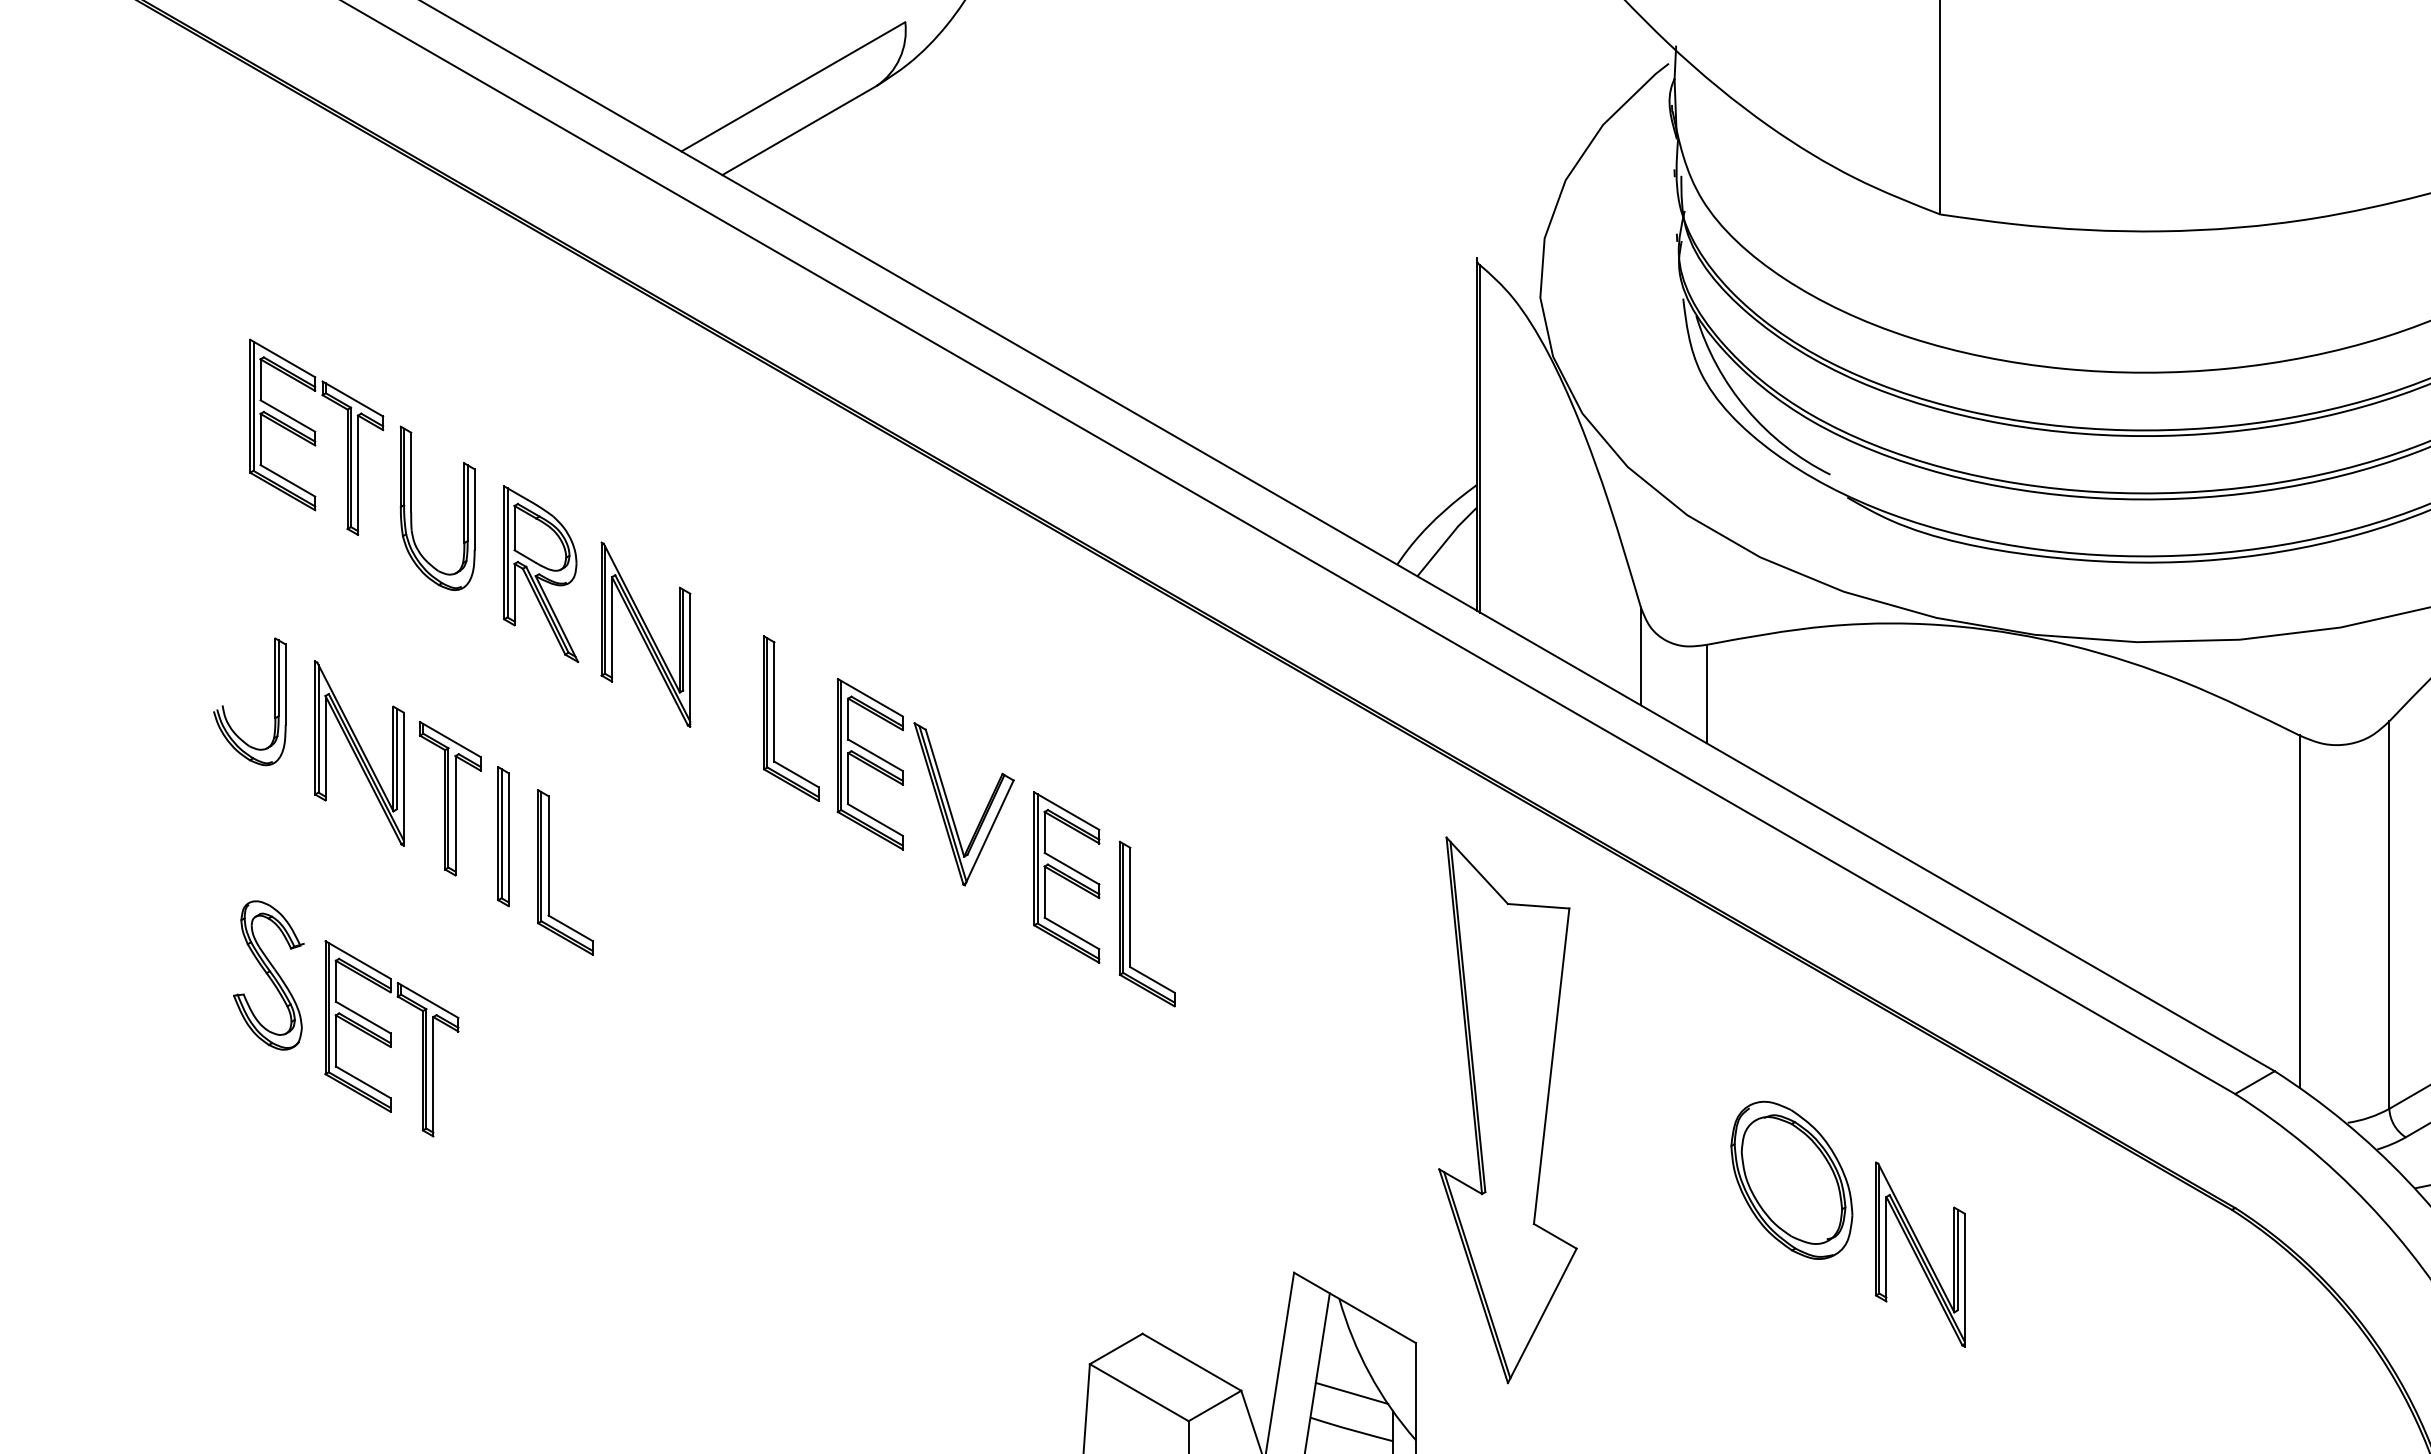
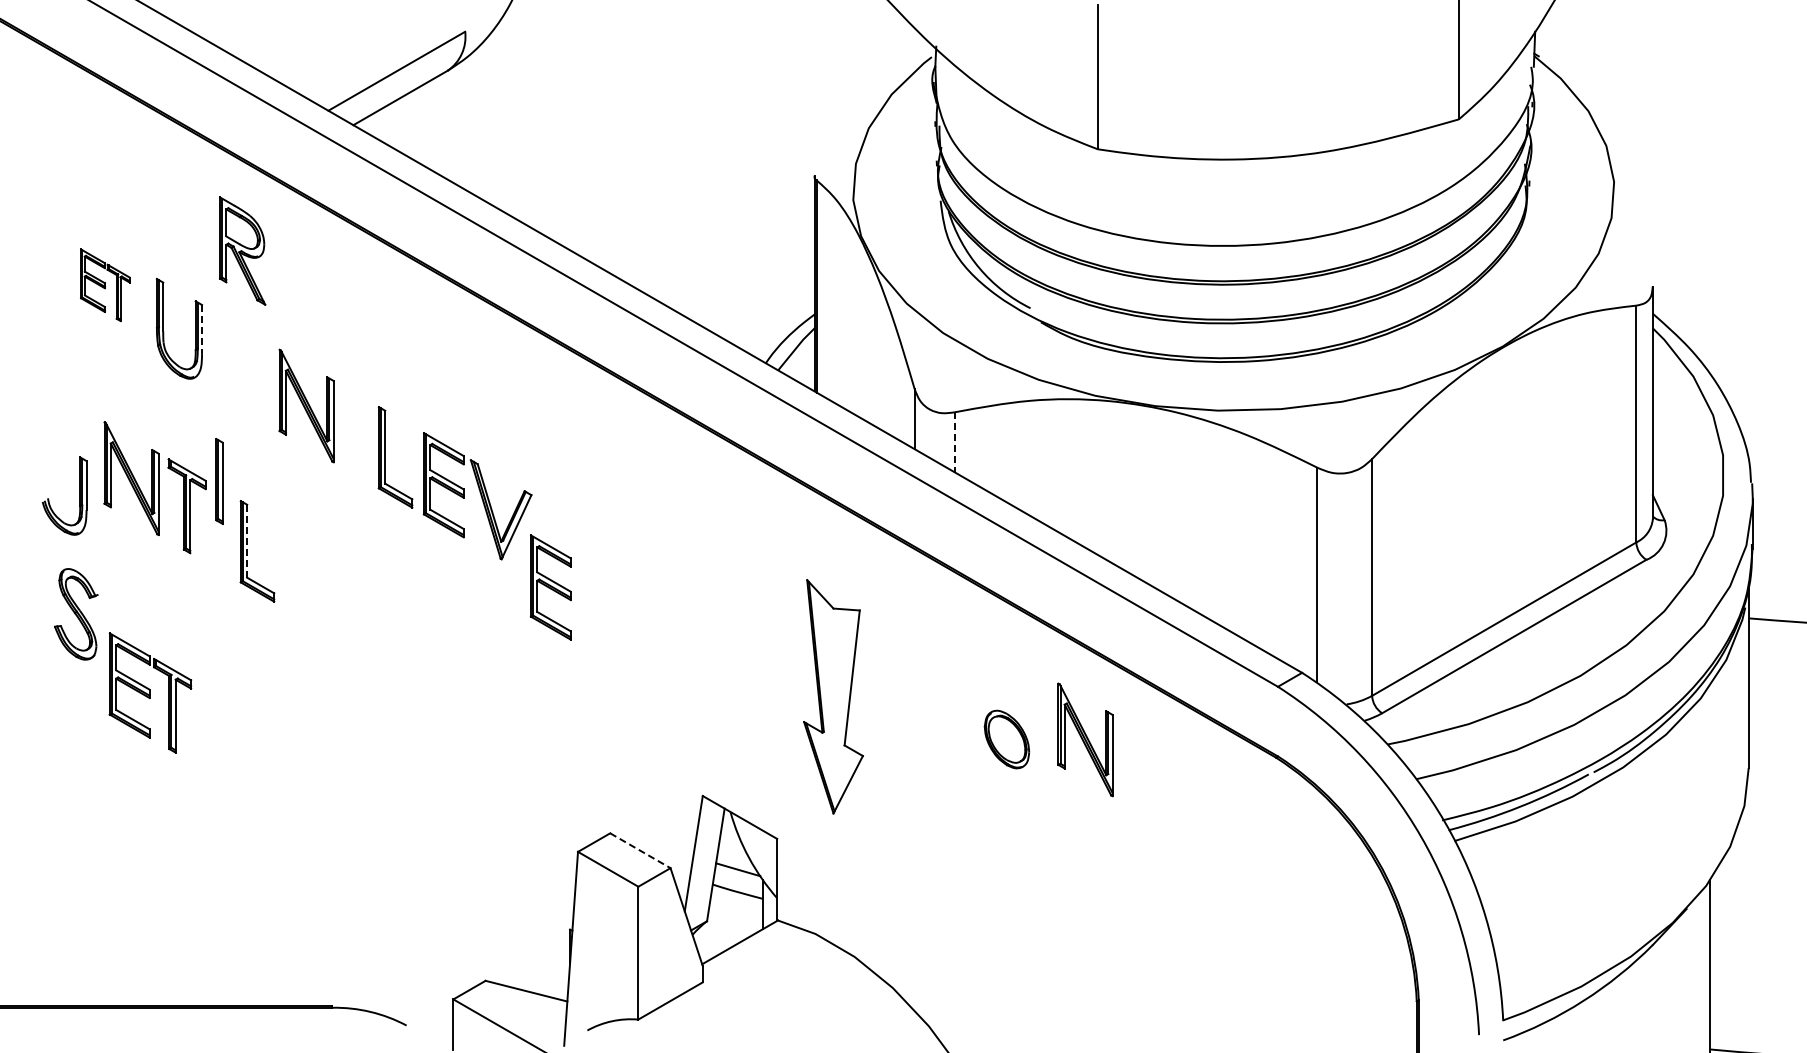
part: (316, 435) -> (105, 284), size x0.6
line: (475, 509) -> (202, 329), solid -> dashed
part: (540, 573) -> (242, 250), moved
line: (1705, 694) -> (954, 442), solid -> dashed
part: (274, 700) -> (79, 495), moved
part: (503, 836) -> (219, 481), moved
line: (549, 856) -> (247, 541), solid -> dashed
part: (1066, 877) -> (550, 587), moved
part: (1131, 923) -> (603, 582), removed
part: (391, 1037) -> (150, 692), moved
part: (1507, 1109) -> (833, 696), size x0.7
part: (1791, 1180) -> (1006, 739), size x0.6
part: (1920, 1253) -> (1085, 739), moved
line: (1192, 1361) -> (640, 850), solid -> dashed

